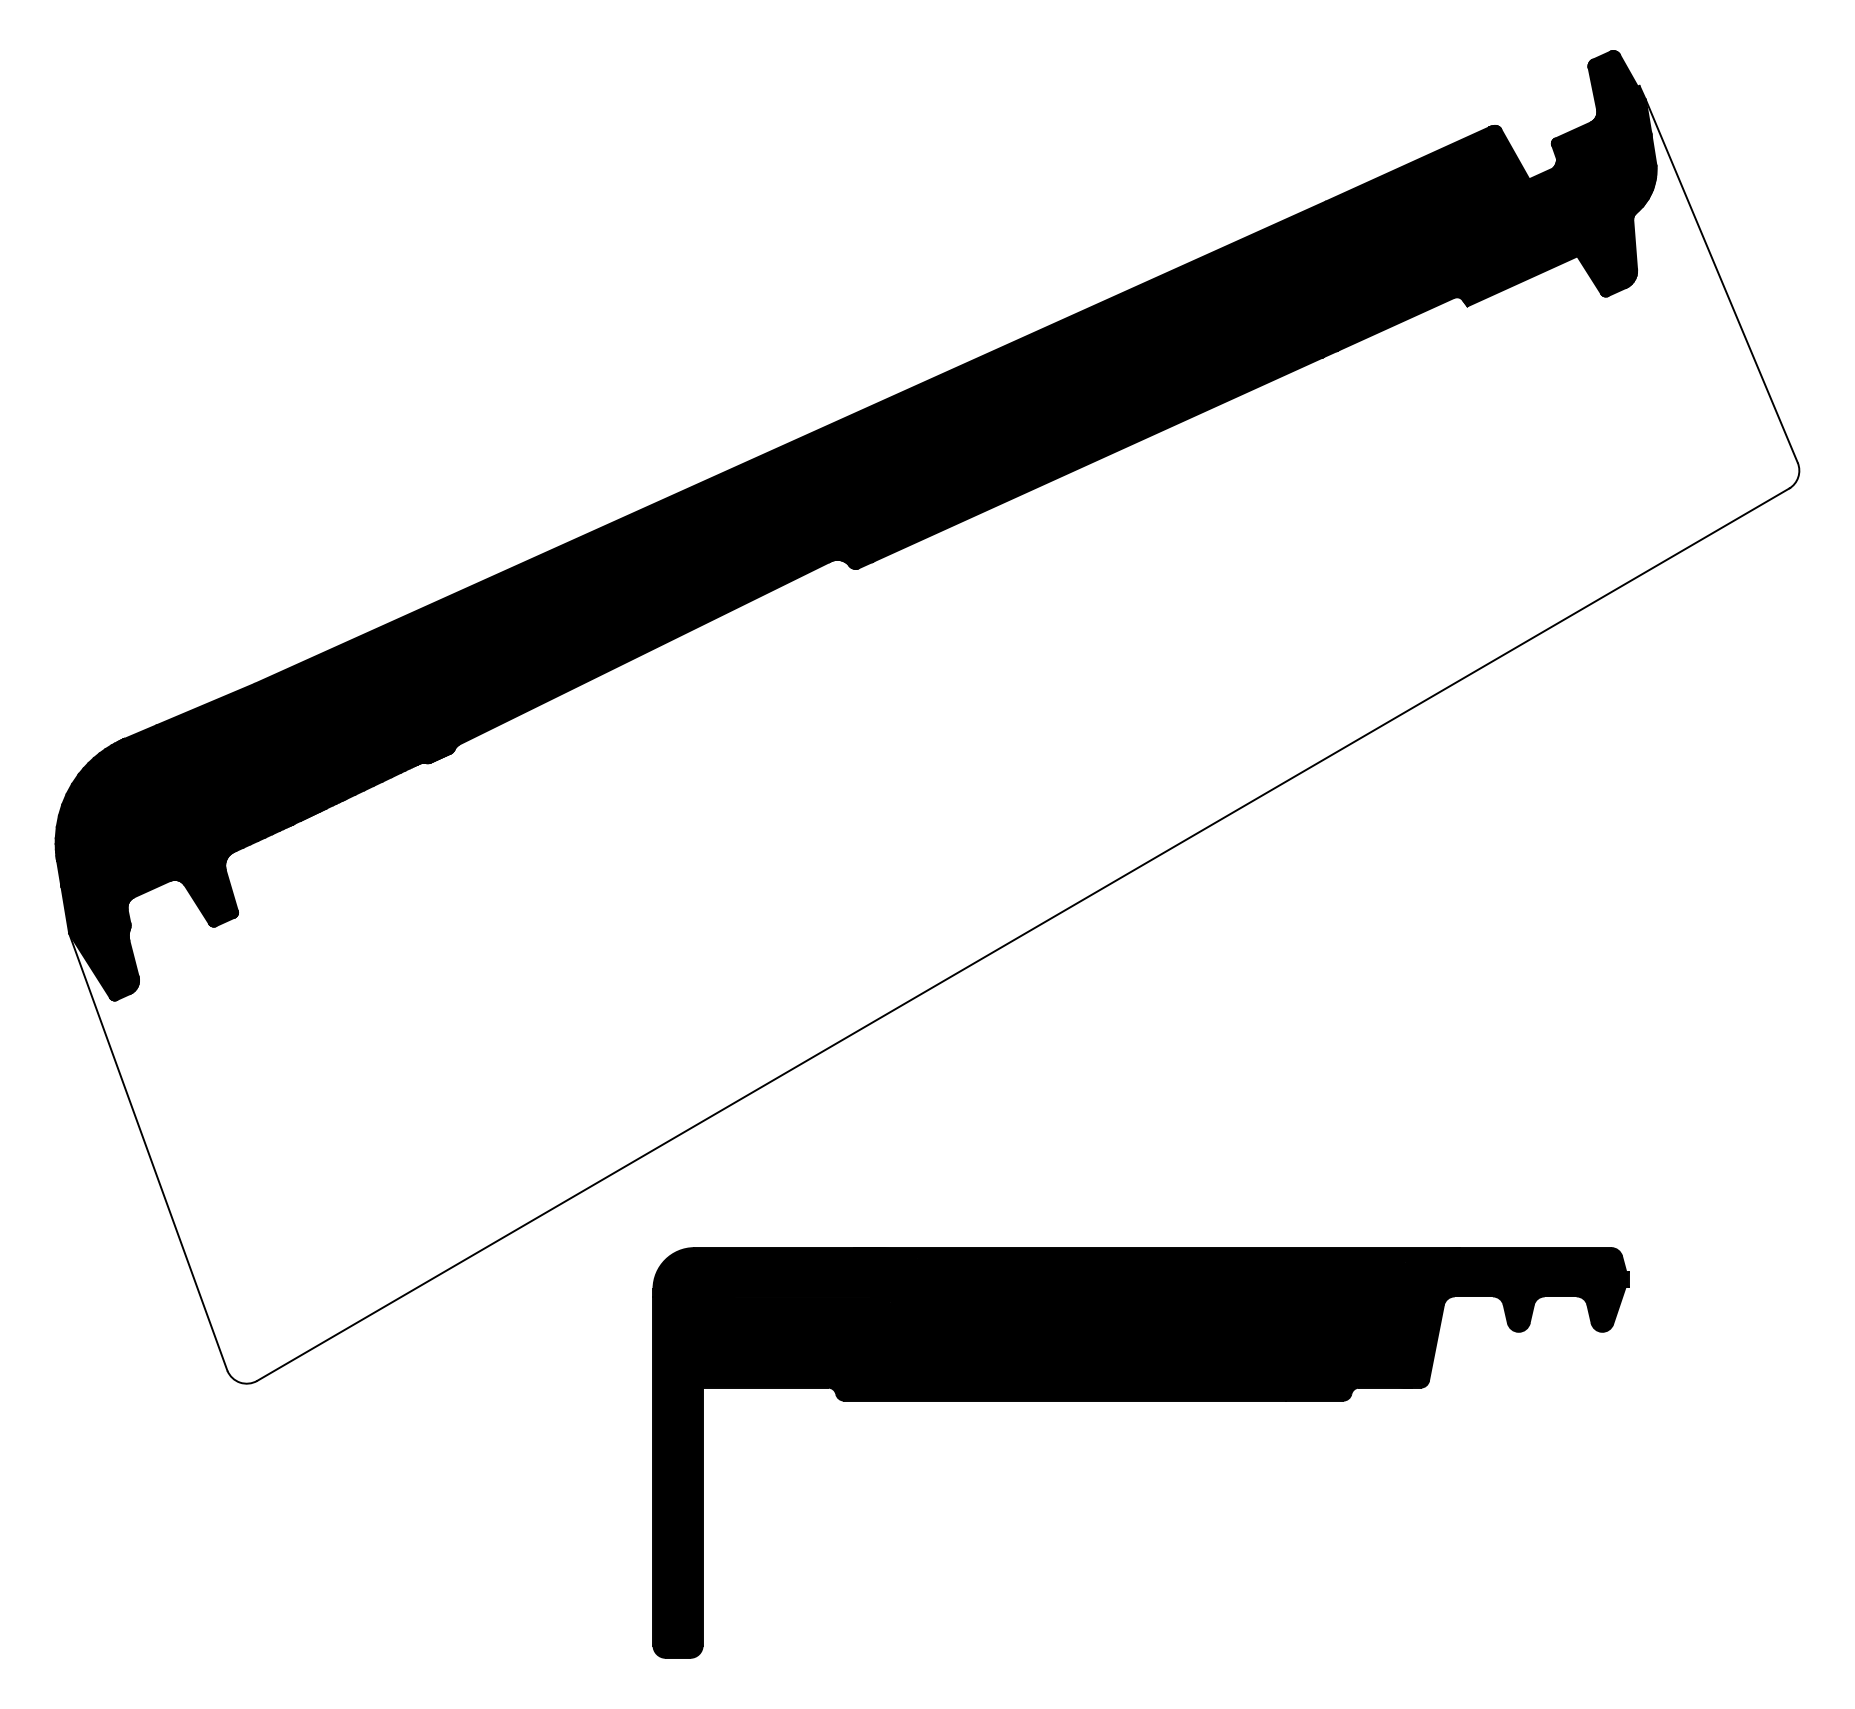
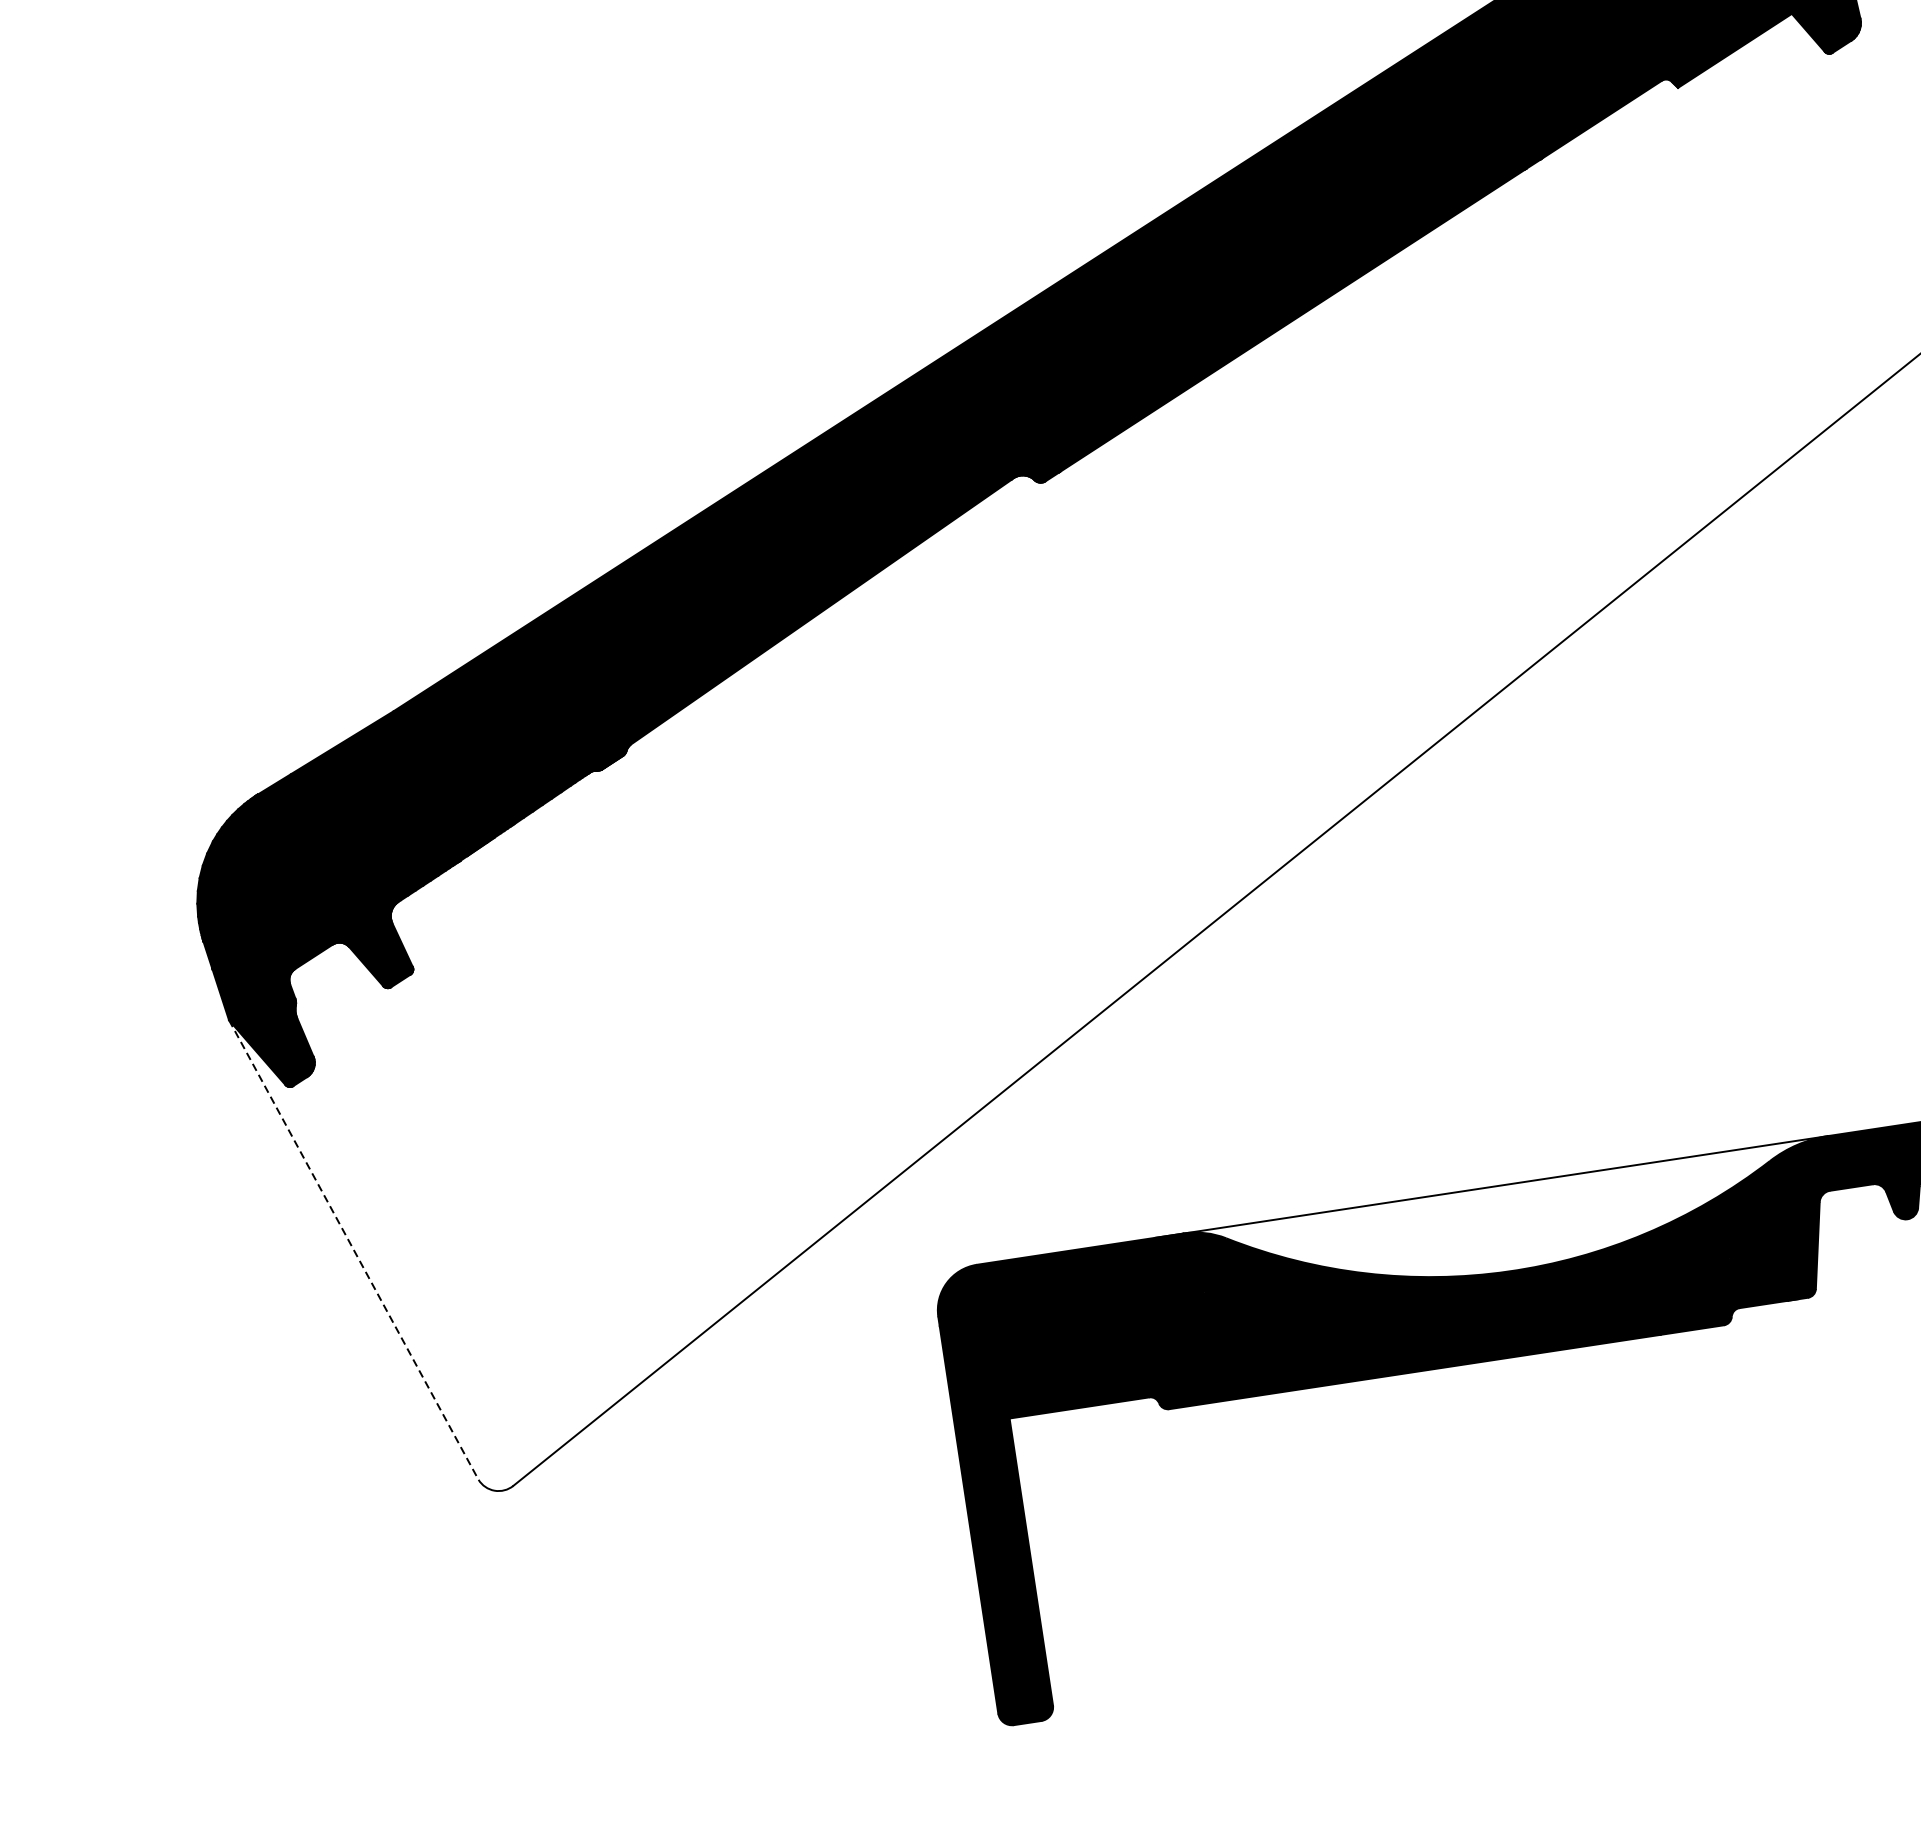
line: (148, 1152) -> (354, 1250), solid -> dashed
fill: (1170, 1286) -> (1512, 1227), removed

